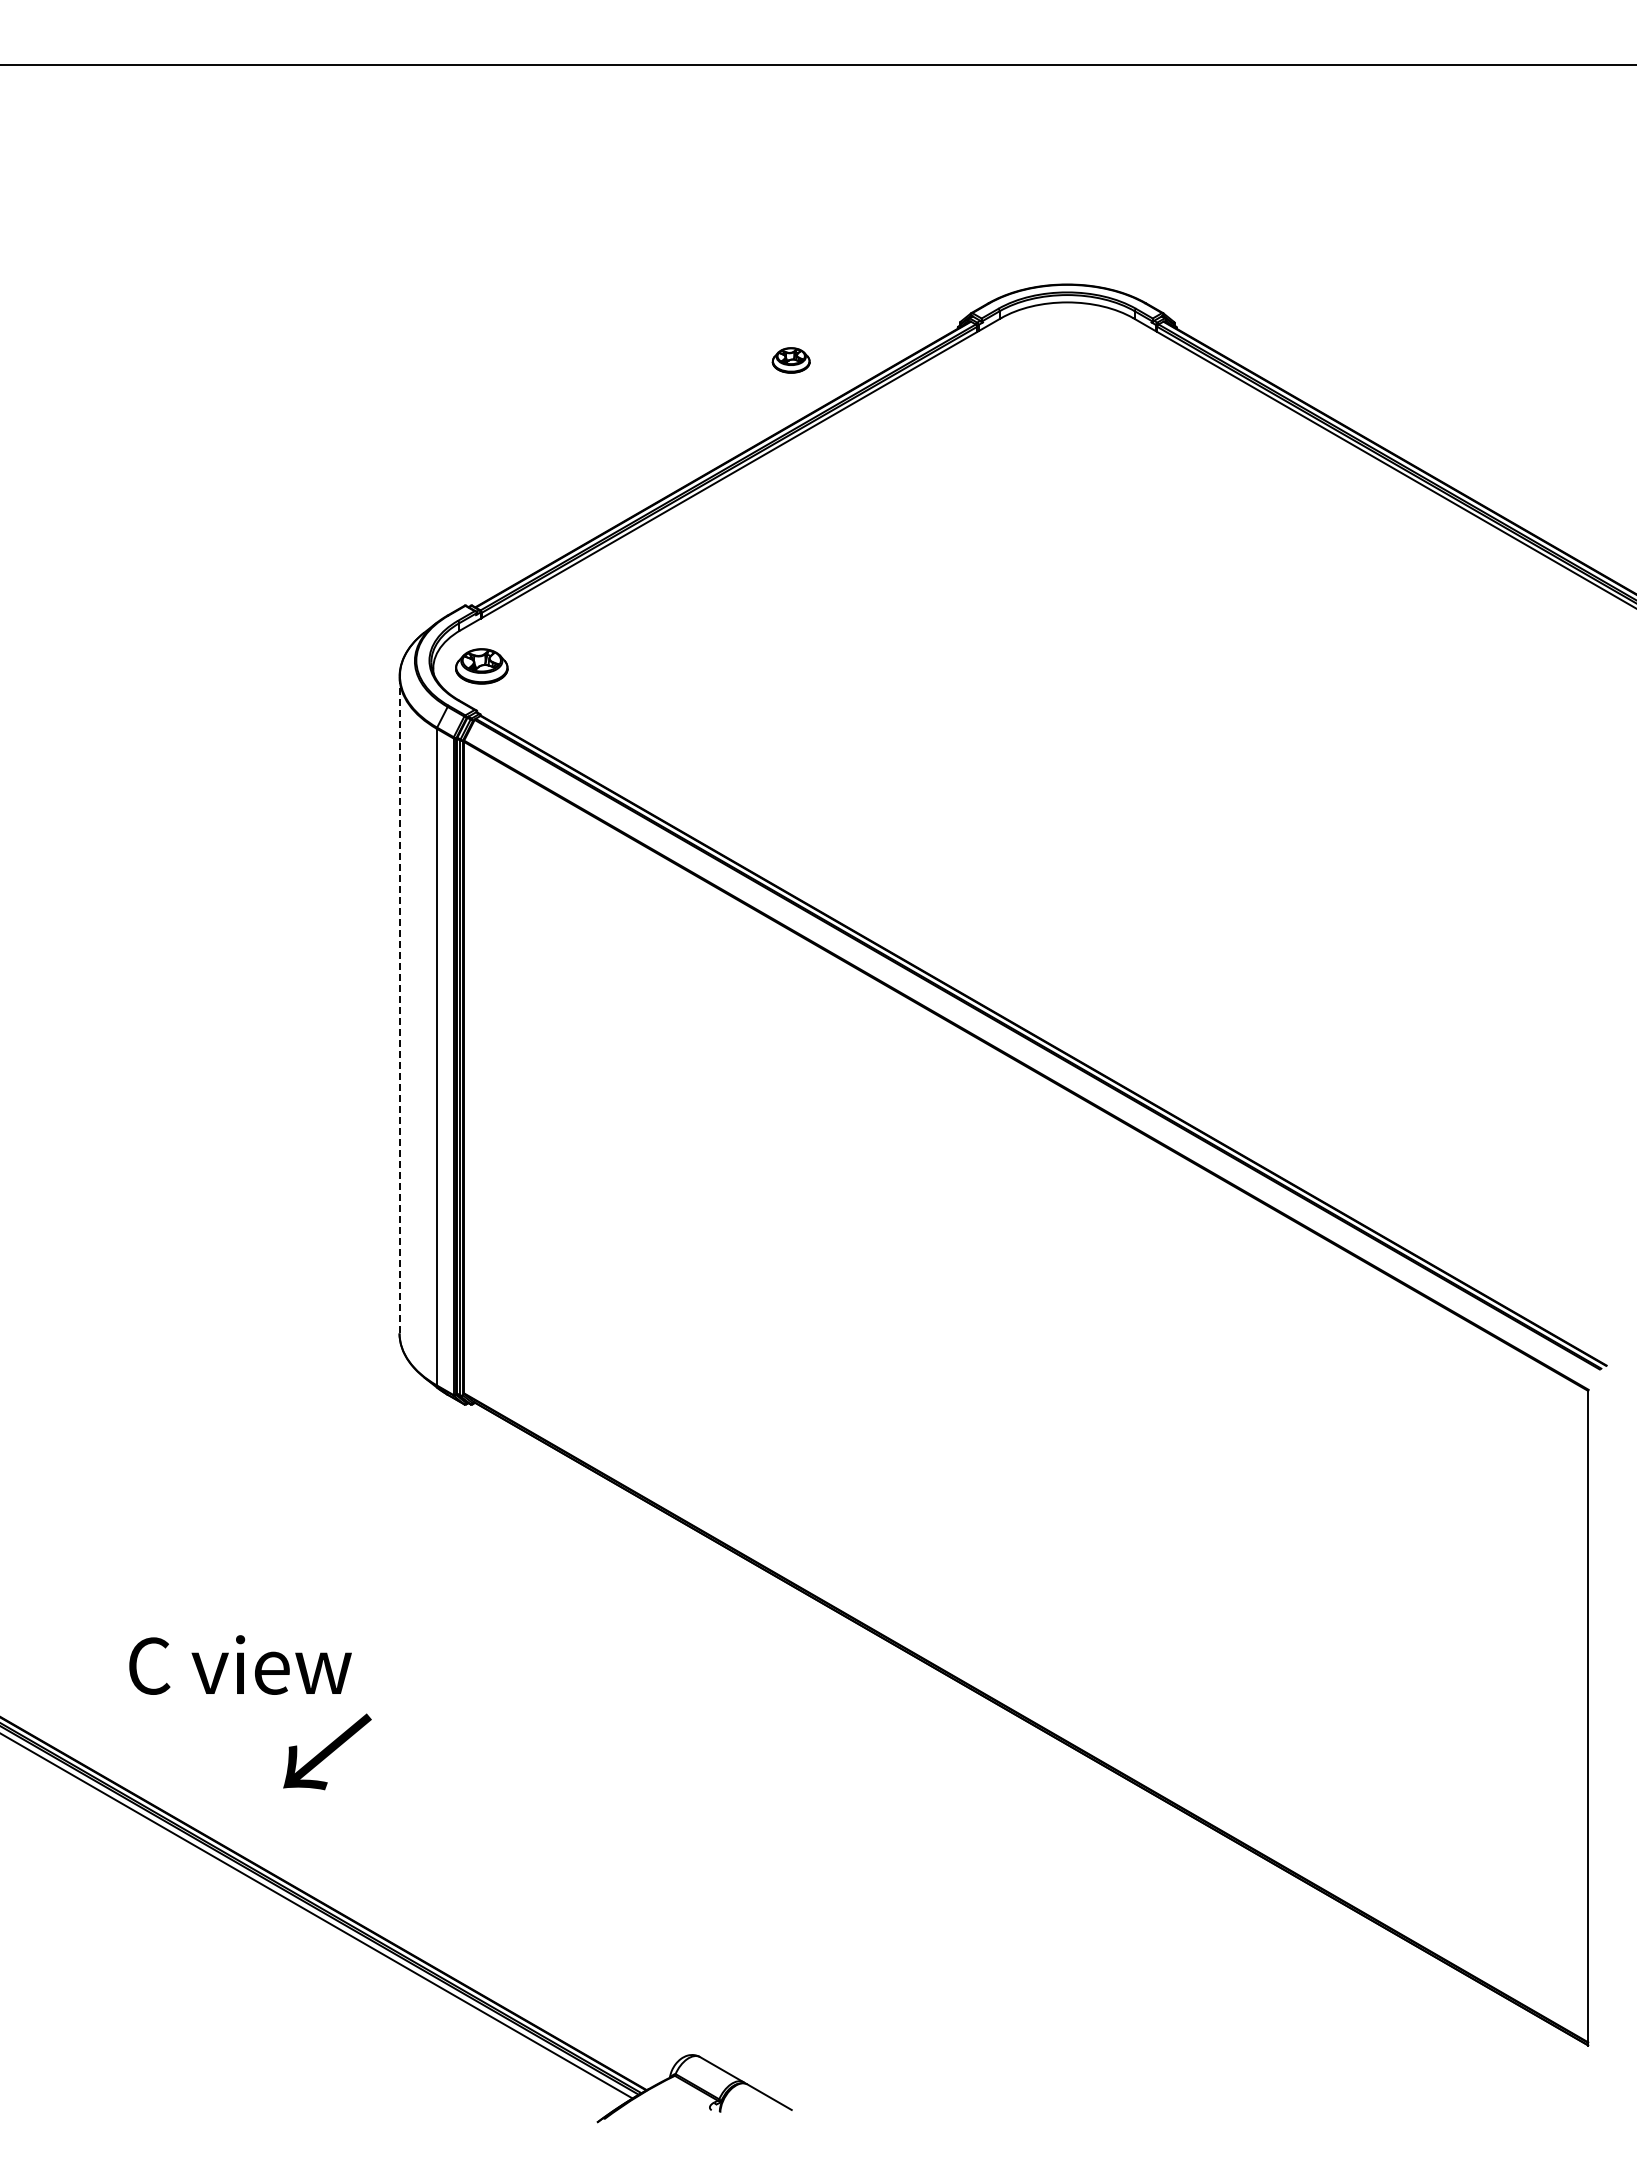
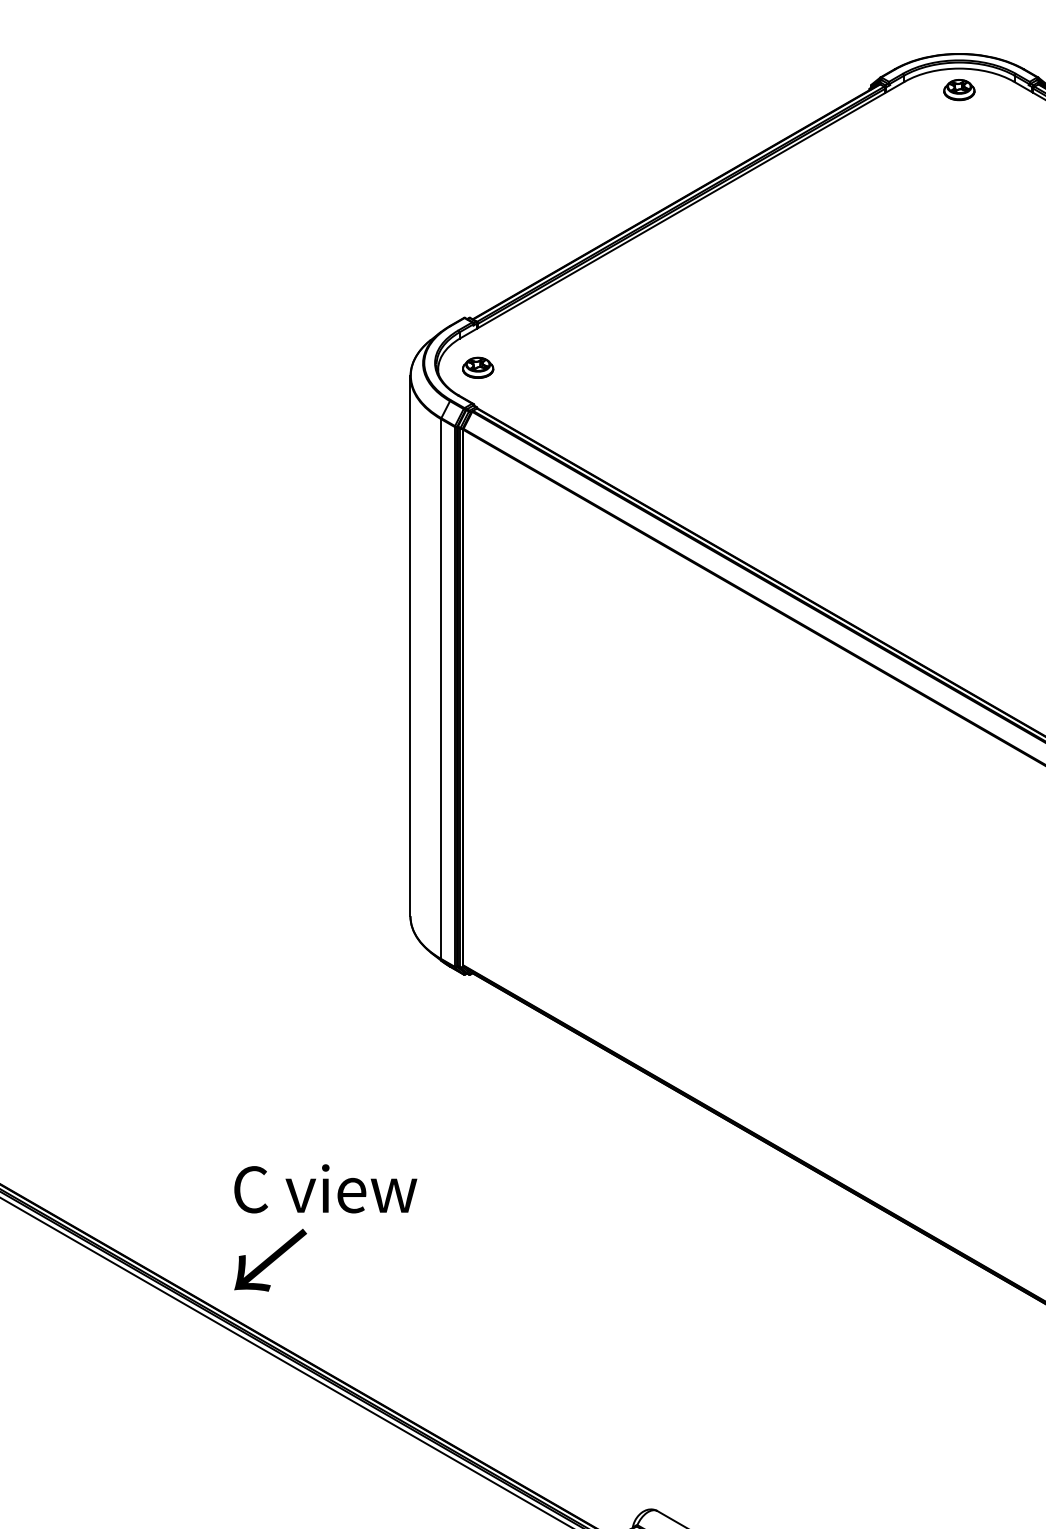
part: (790, 360) -> (958, 90), moved
part: (481, 666) -> (477, 367), size x0.71
line: (399, 1005) -> (410, 646), dashed -> solid
text: (240, 1664) -> (325, 1188), moved
text: (327, 1751) -> (270, 1259), moved

